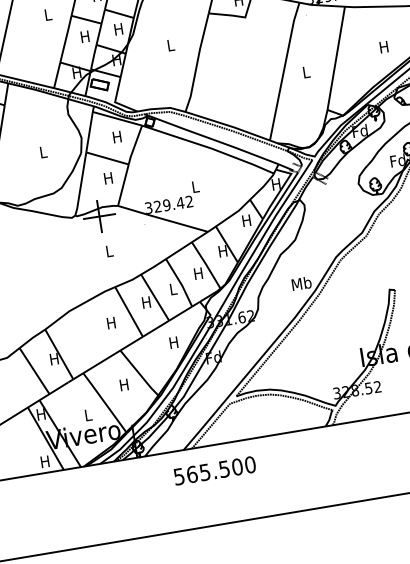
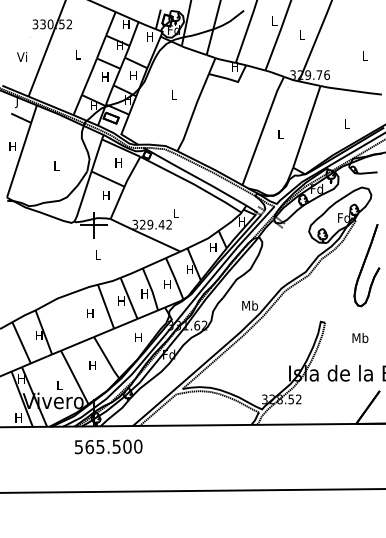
text: (383, 46) -> (346, 123), H -> L
text: (172, 288) -> (144, 293), L -> H
text: (214, 470) -> (108, 446), moved

